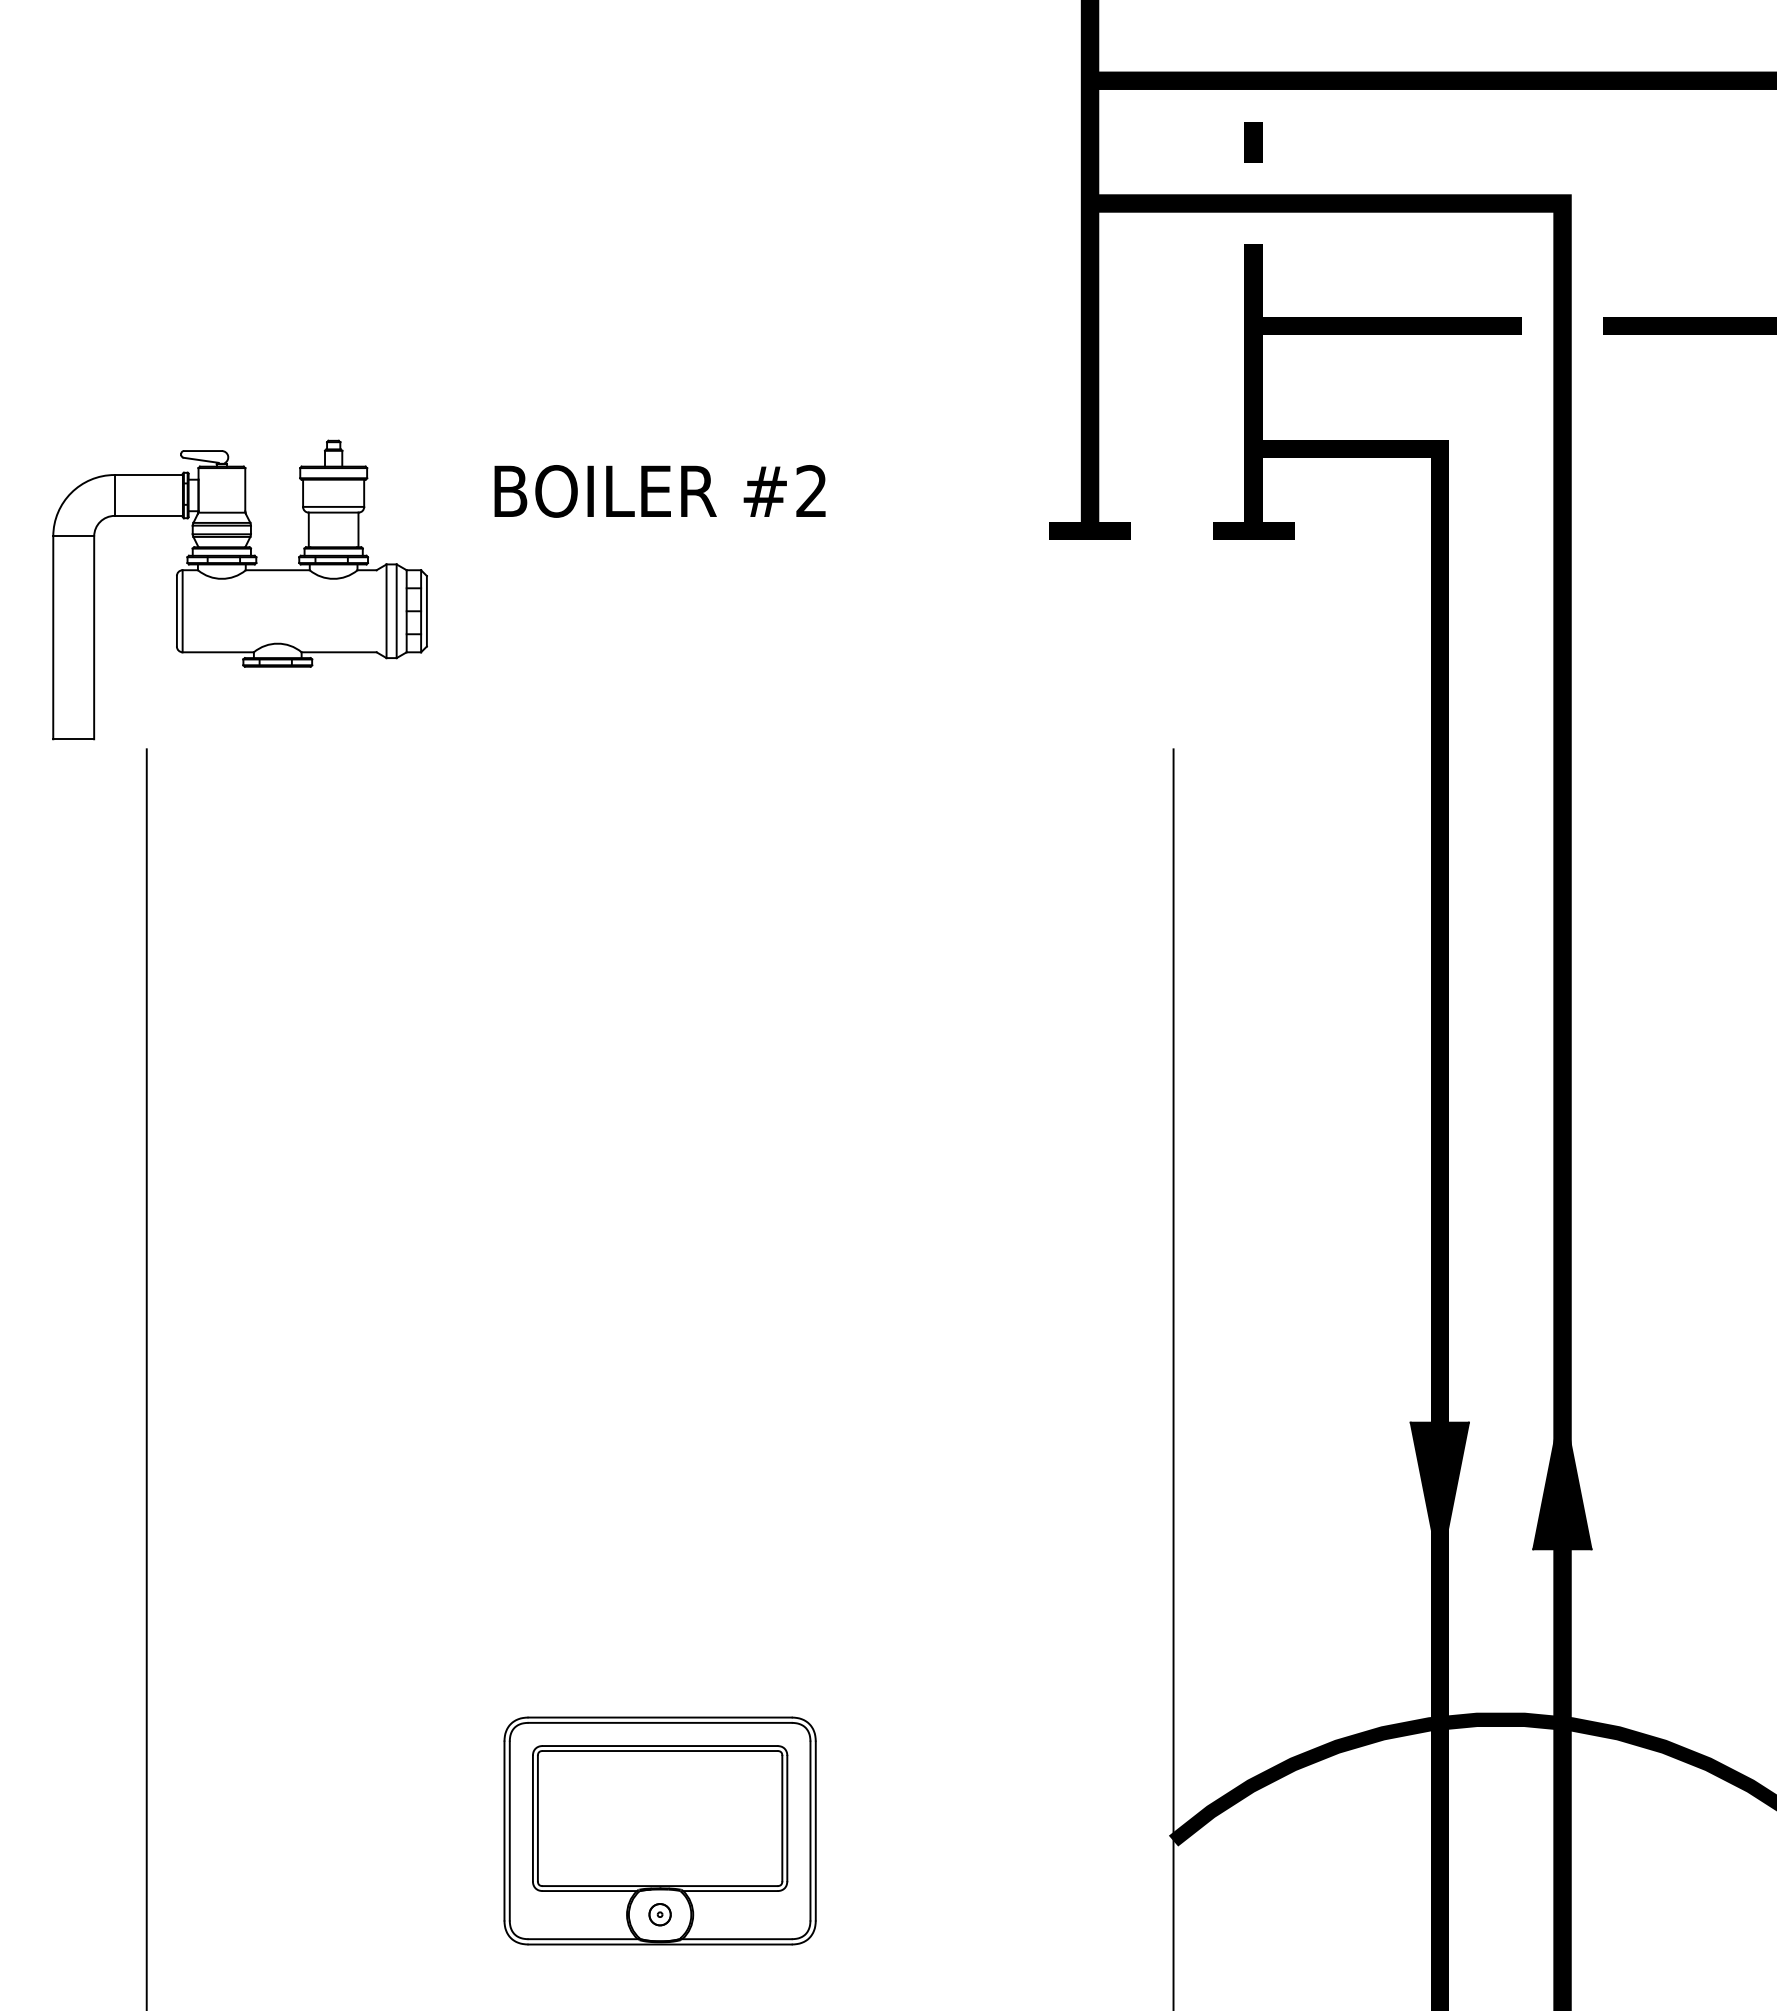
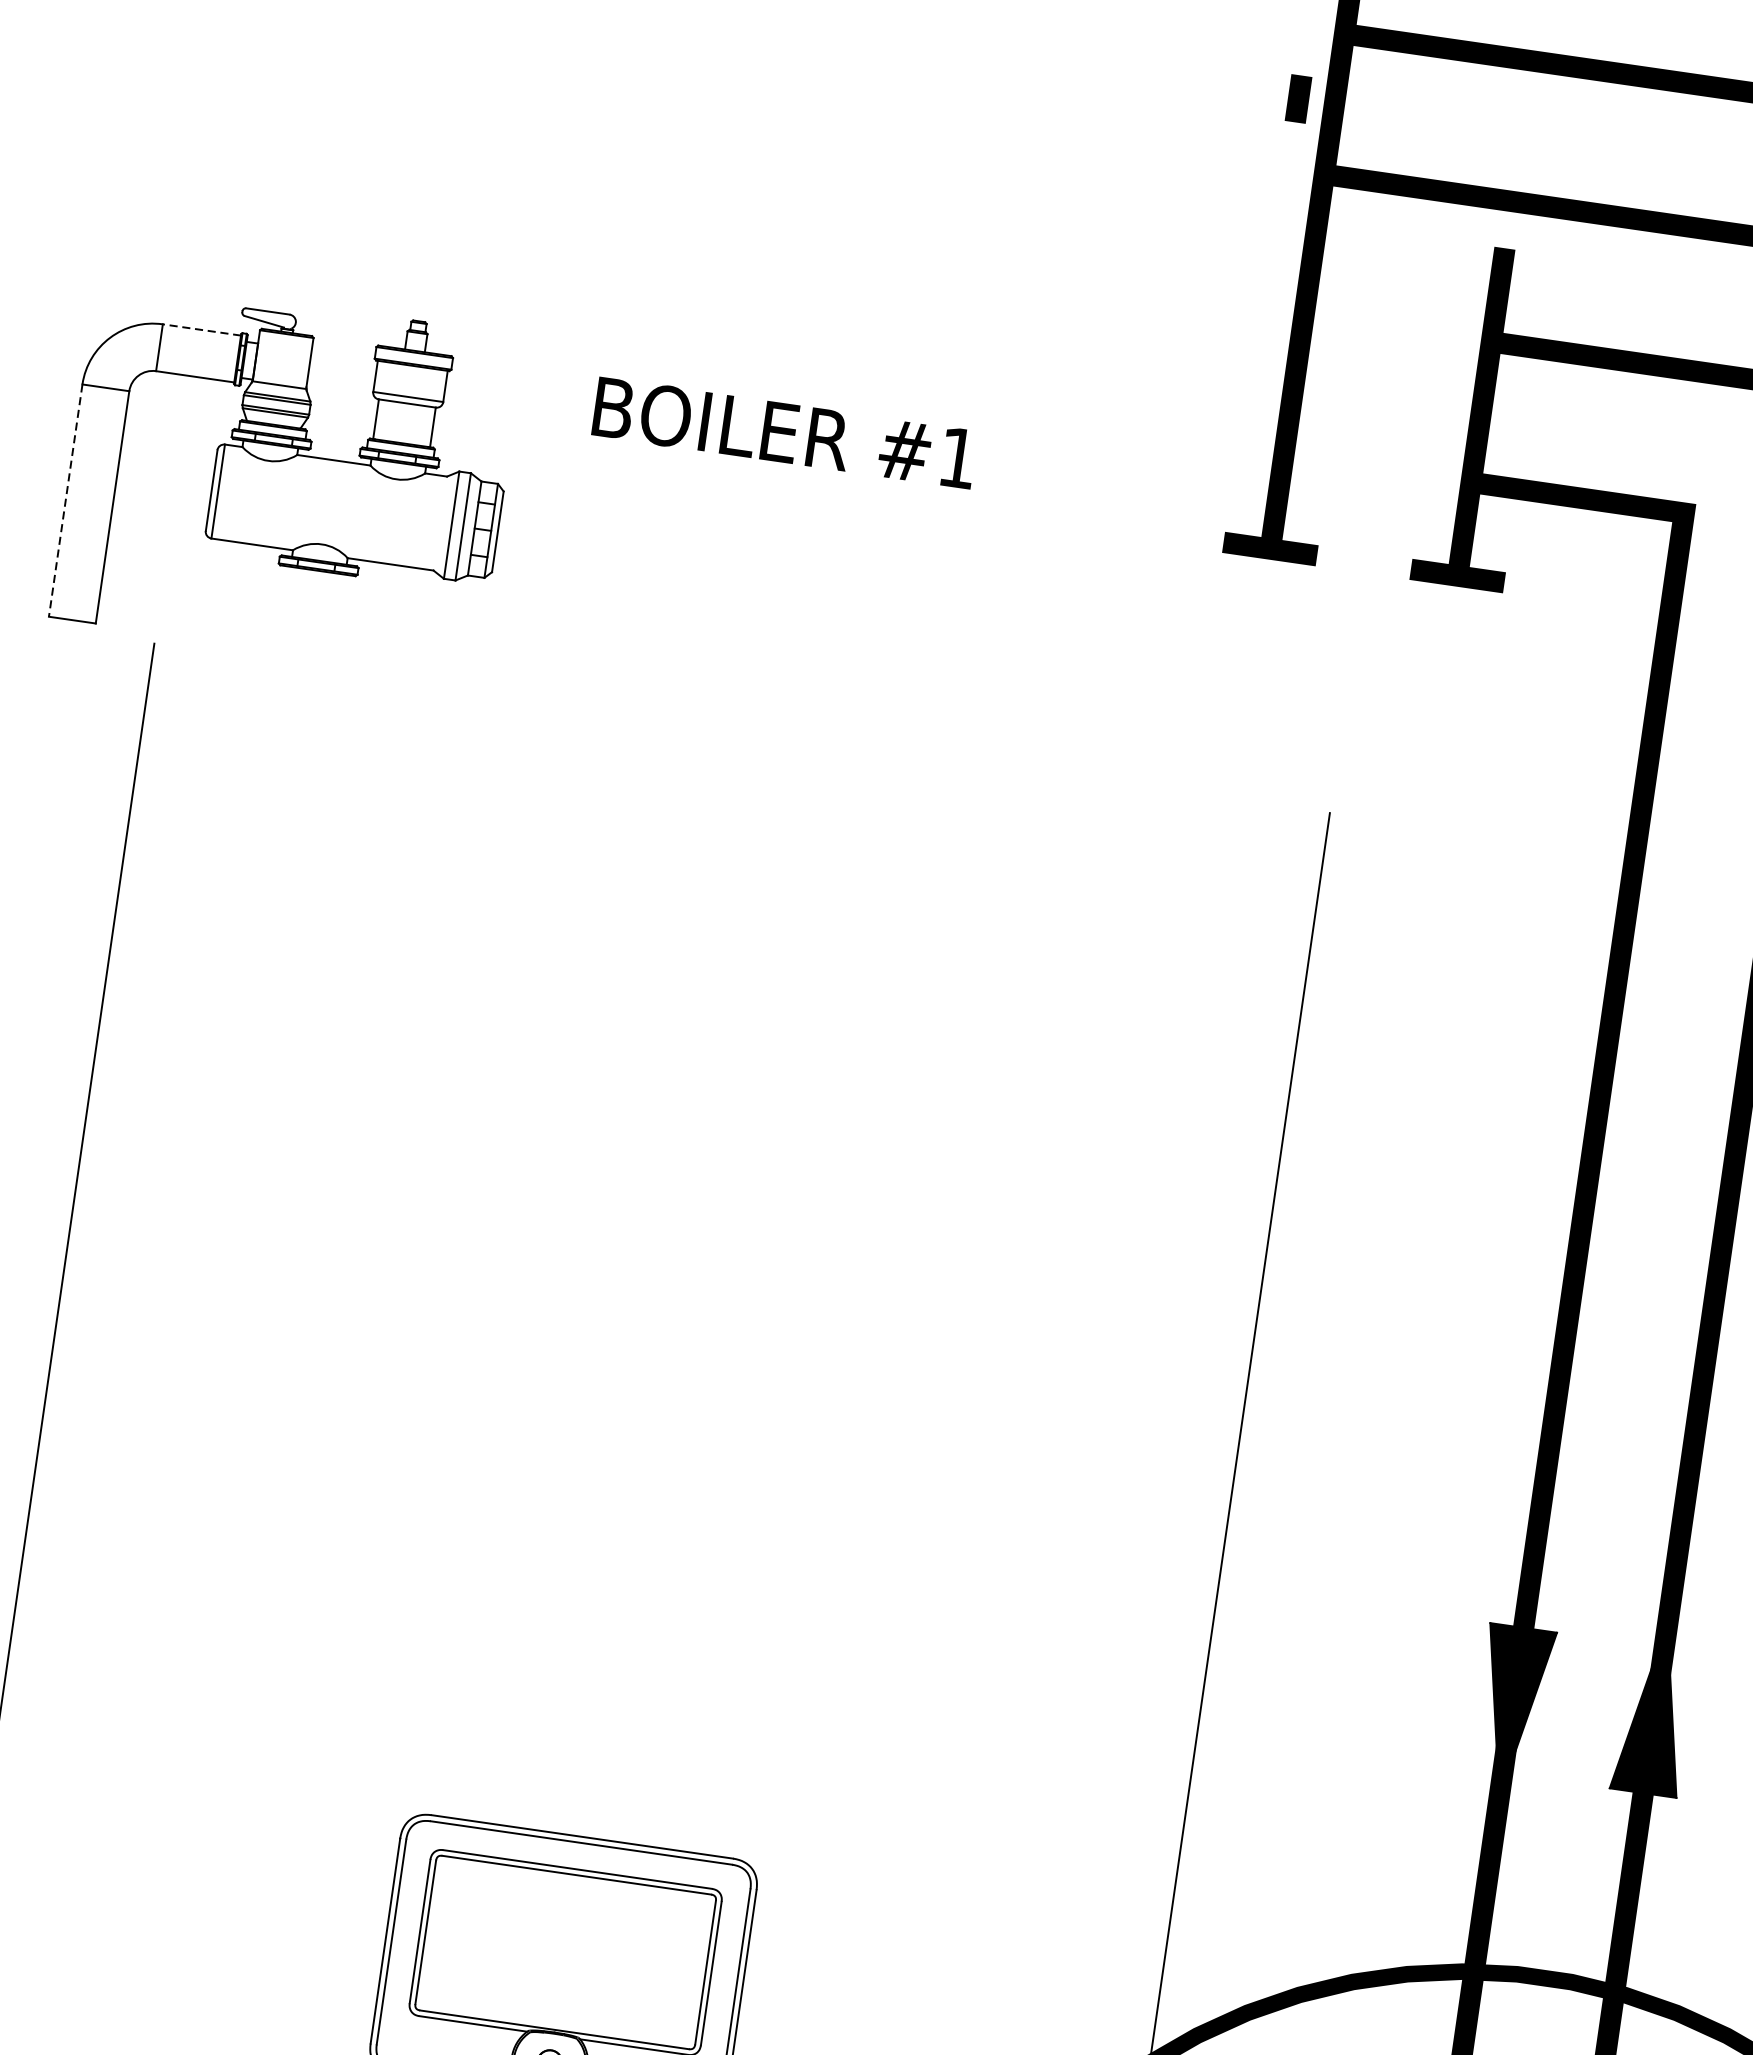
line: (1253, 142) -> (1298, 99), moved
line: (148, 475) -> (201, 330), solid -> dashed
text: (811, 490) -> (958, 457), #2 -> #1
line: (53, 638) -> (65, 501), solid -> dashed

